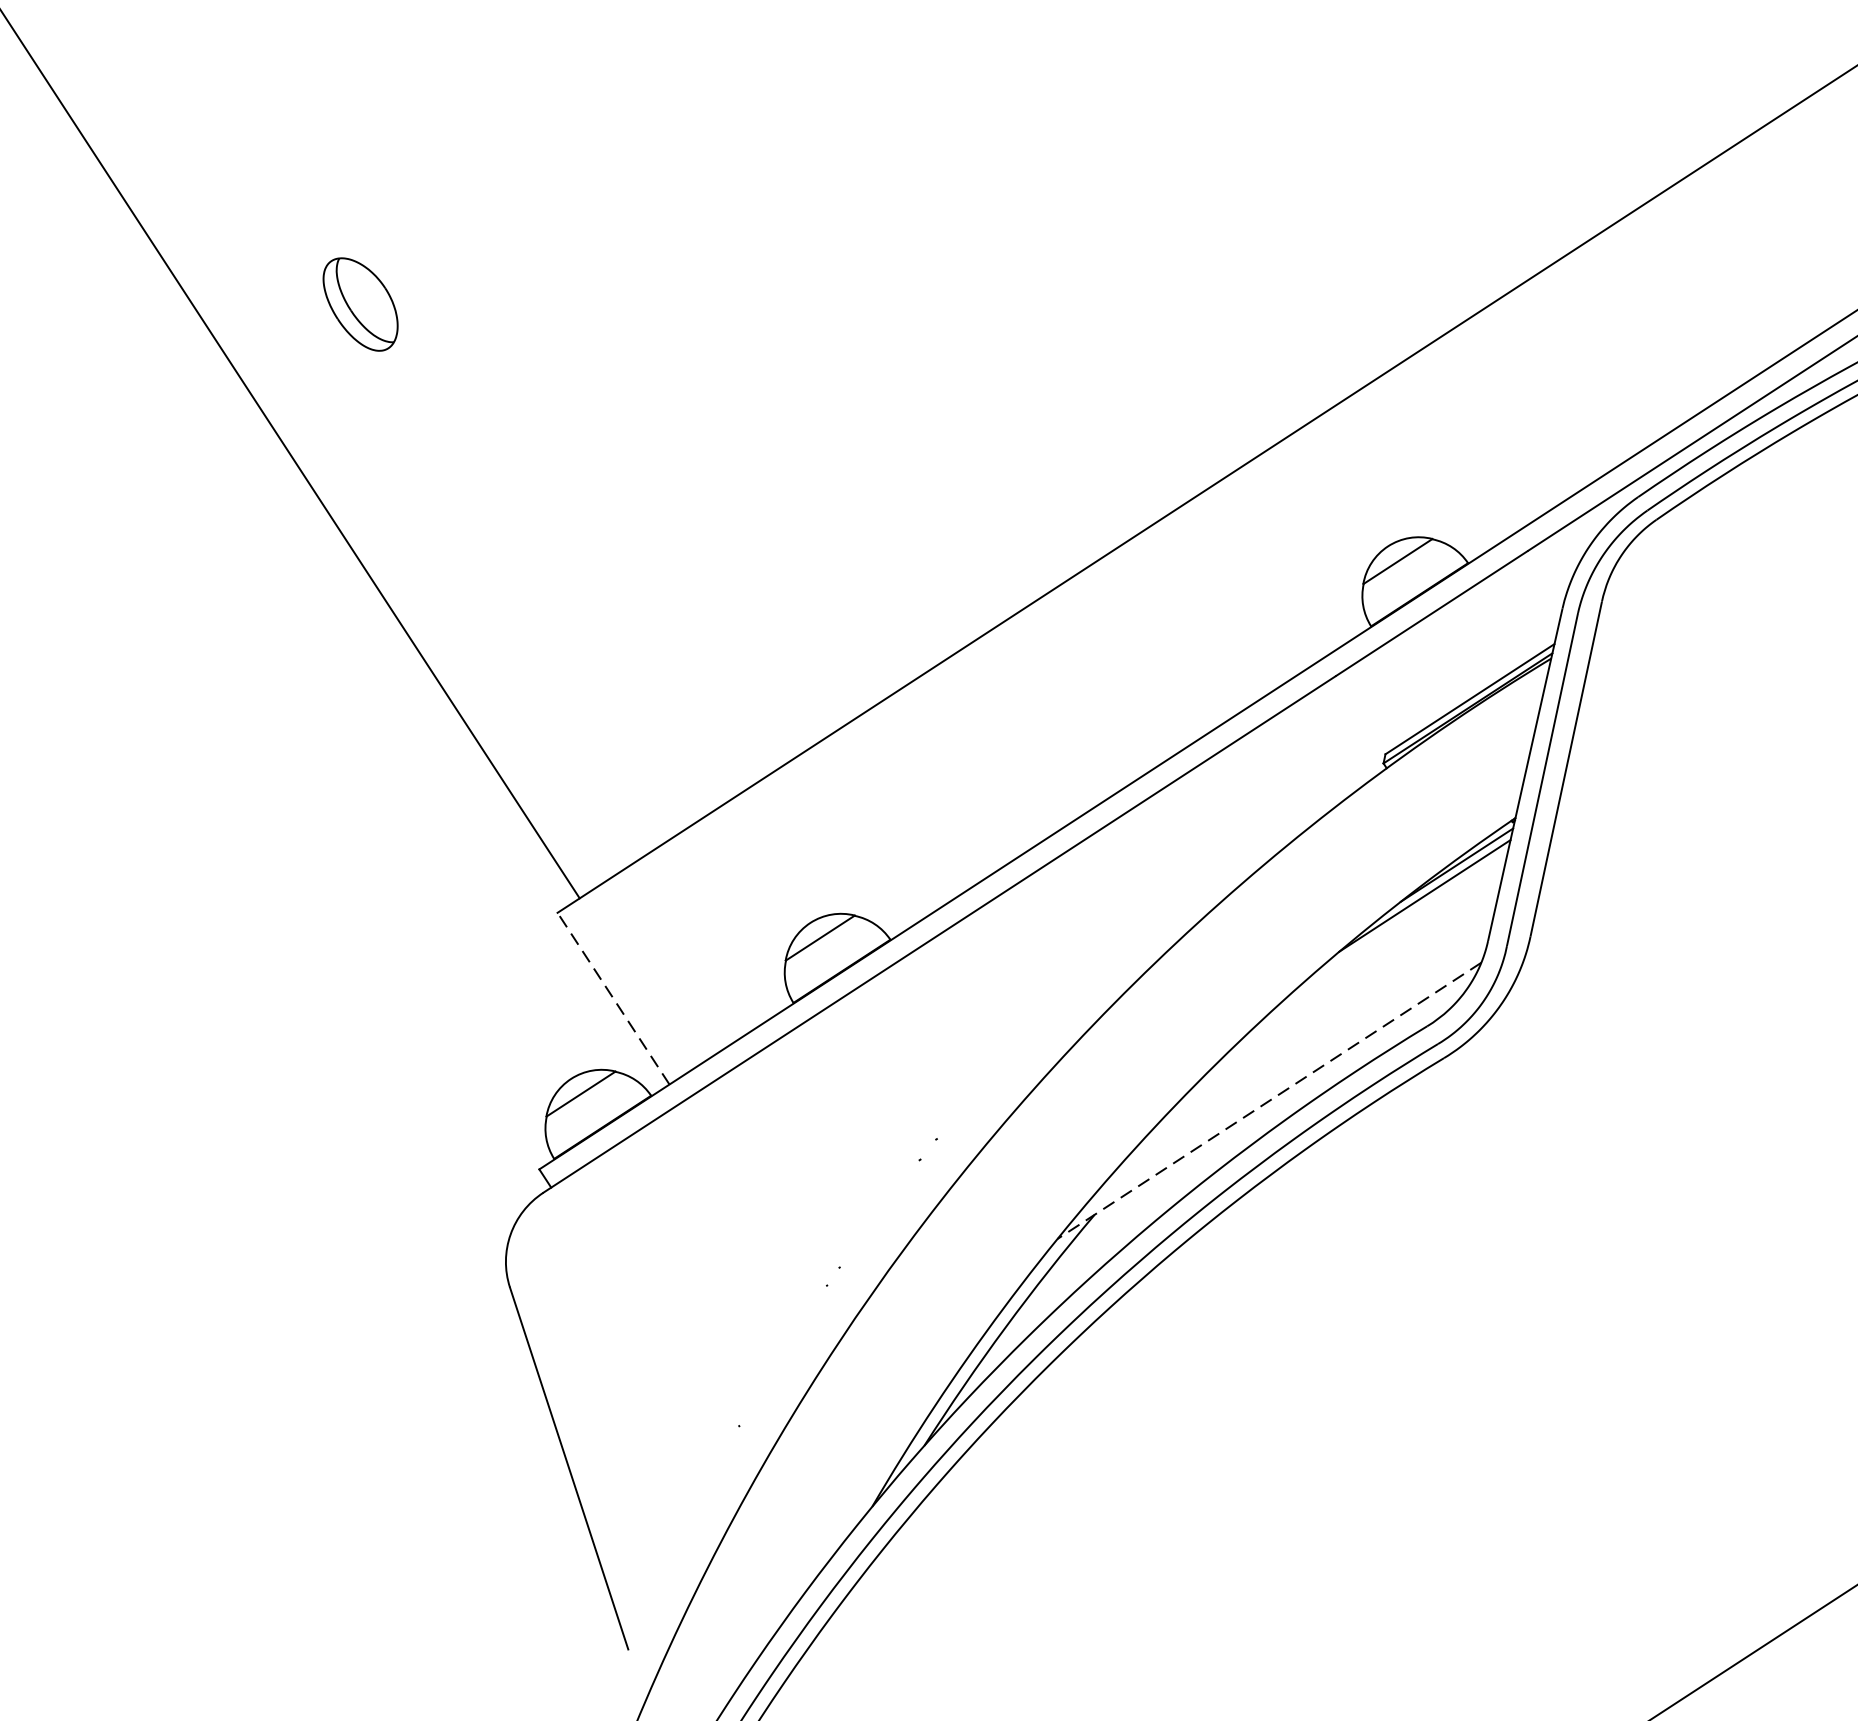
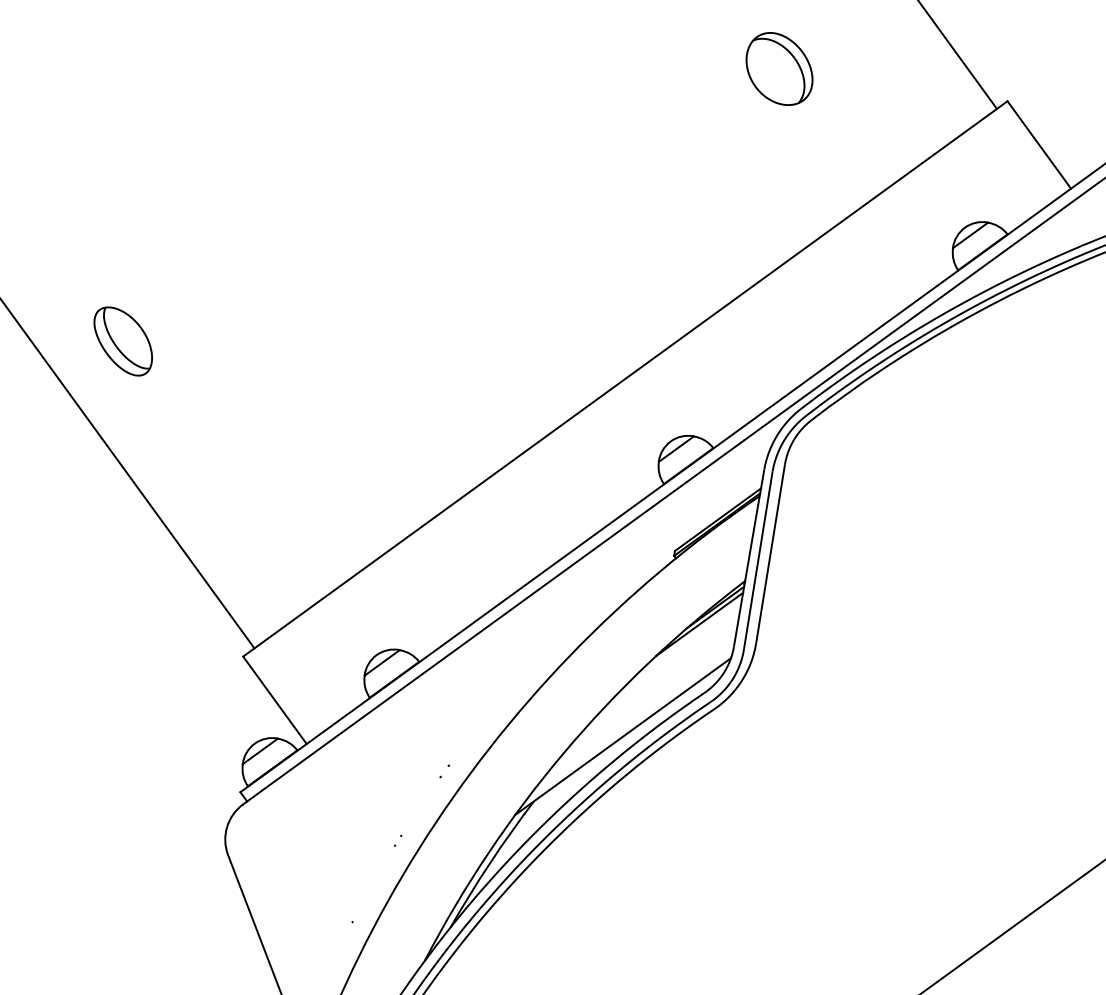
part: (359, 304) -> (122, 341), size x1.43
line: (612, 997) -> (274, 699), dashed -> solid
line: (1268, 1100) -> (622, 736), dashed -> solid

